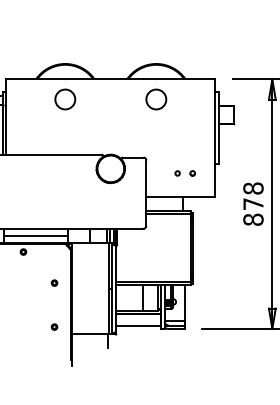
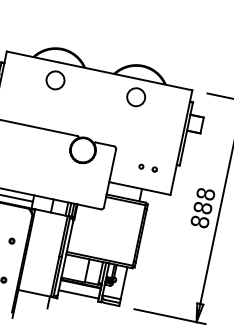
text: (253, 204) -> (202, 208), 878 -> 888

